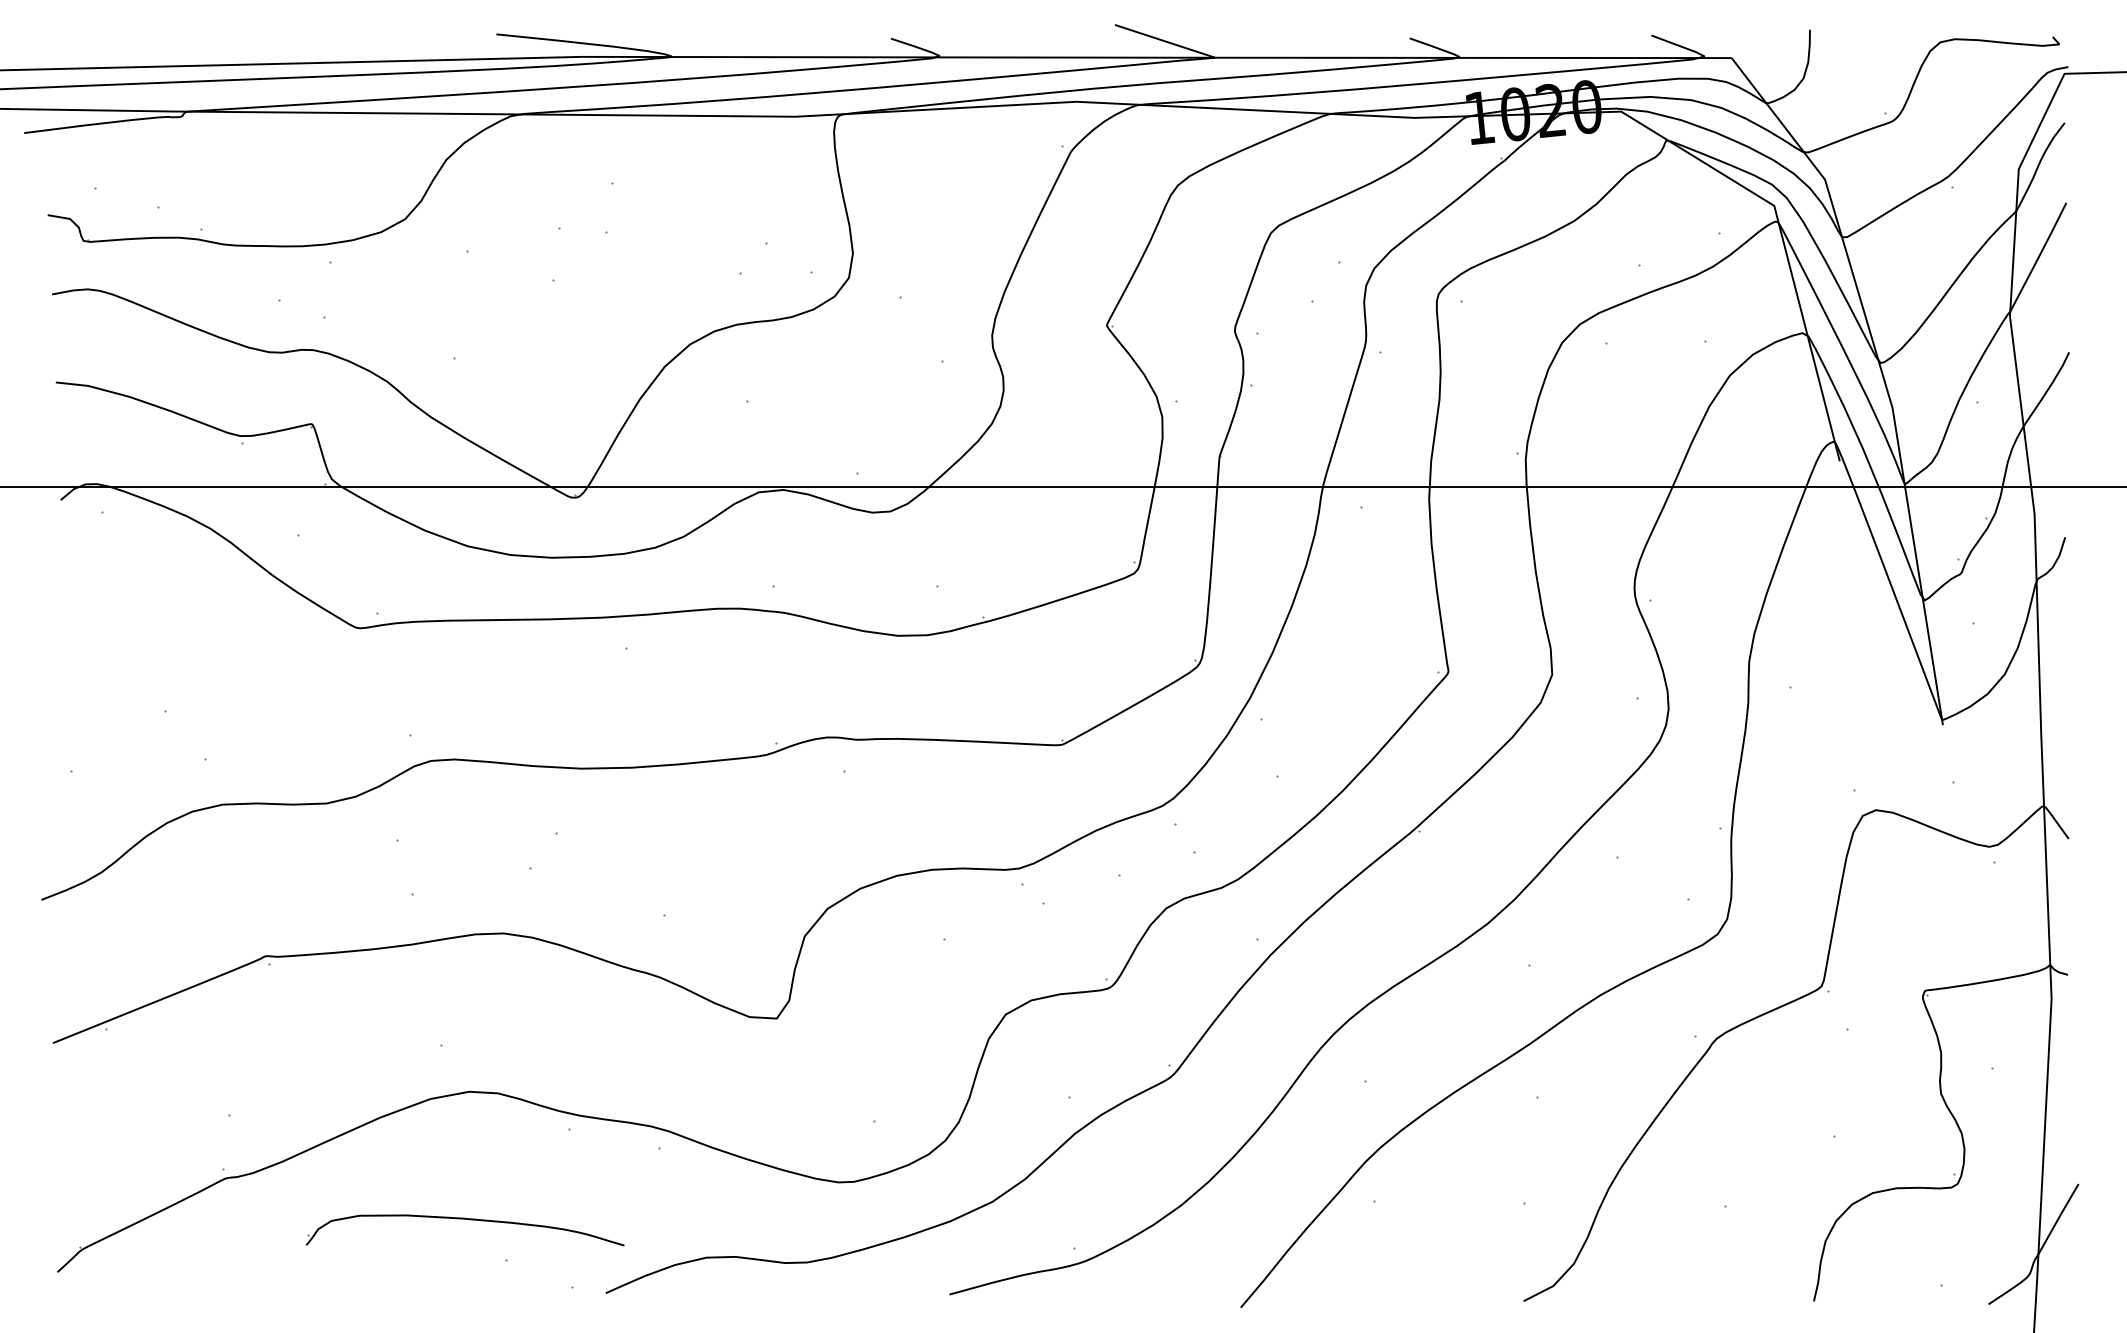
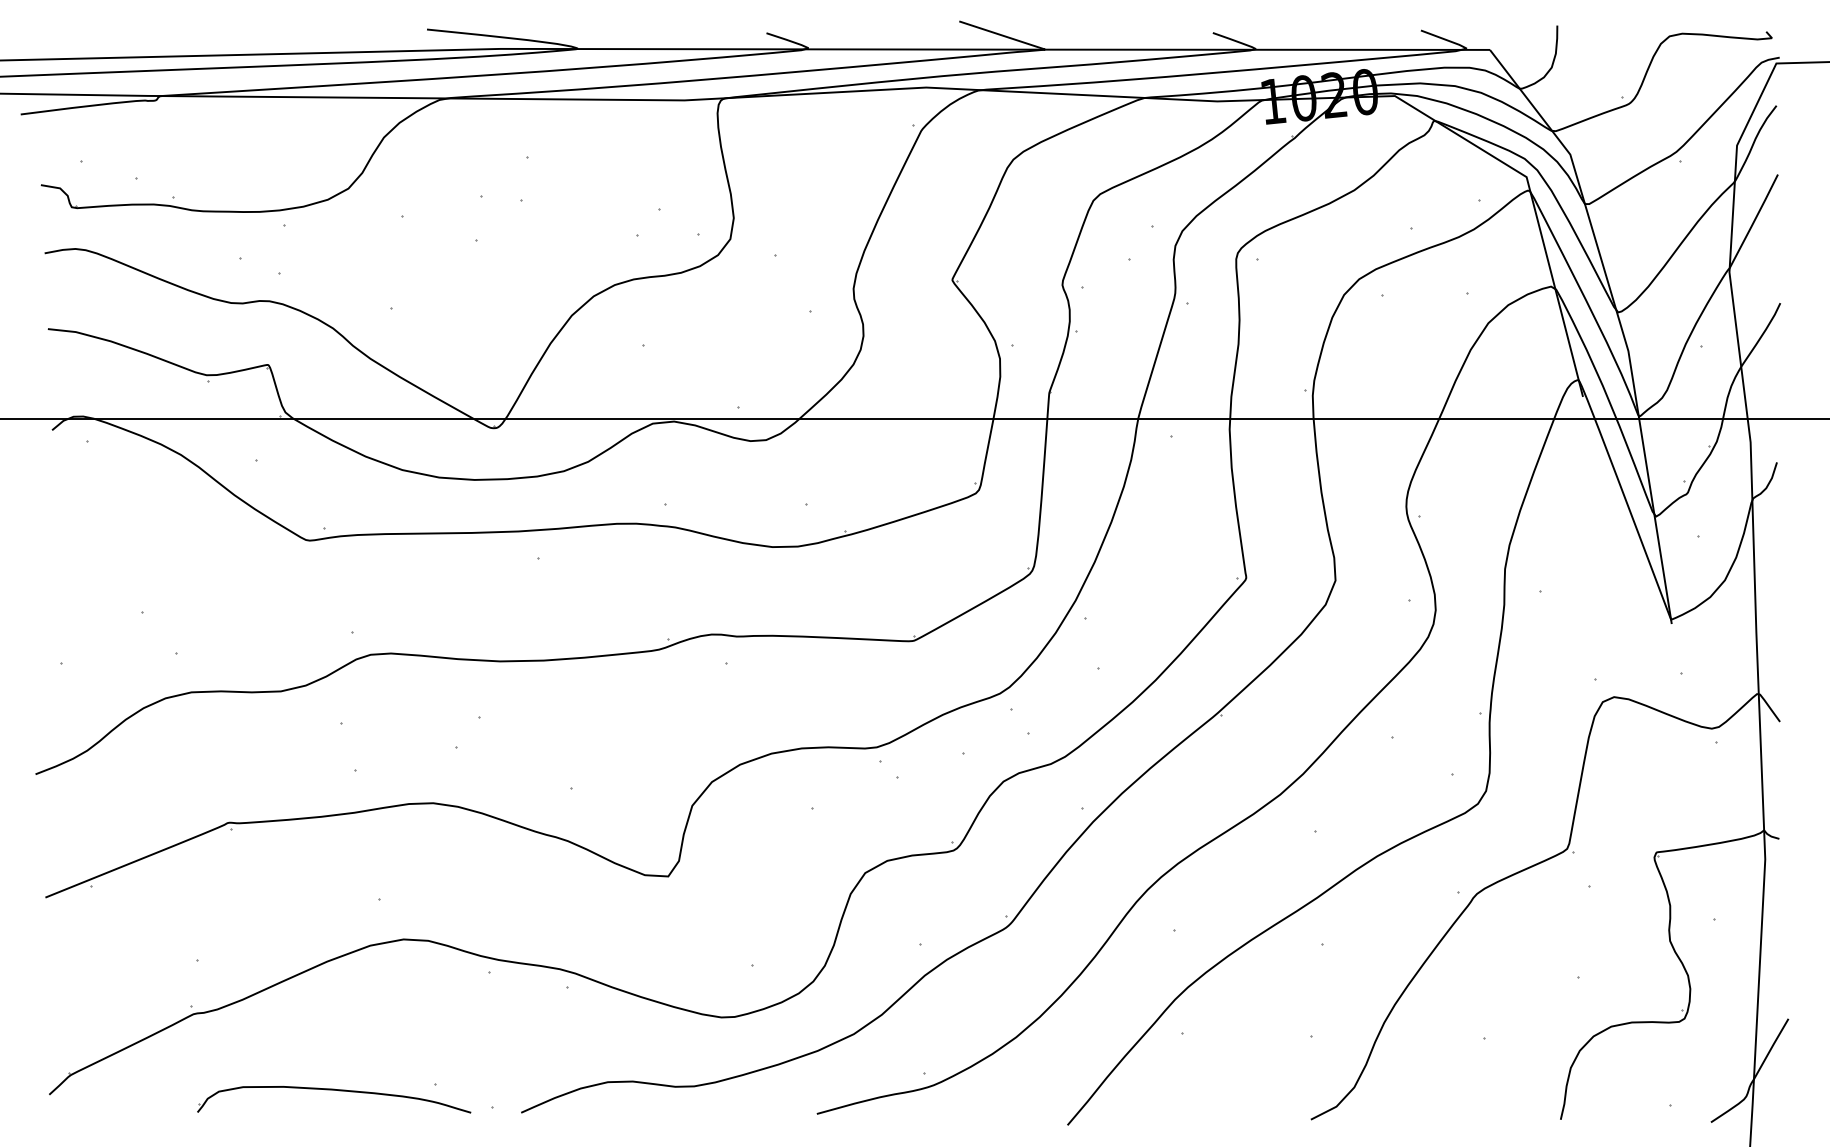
part: (465, 1219) -> (334, 1090), moved

